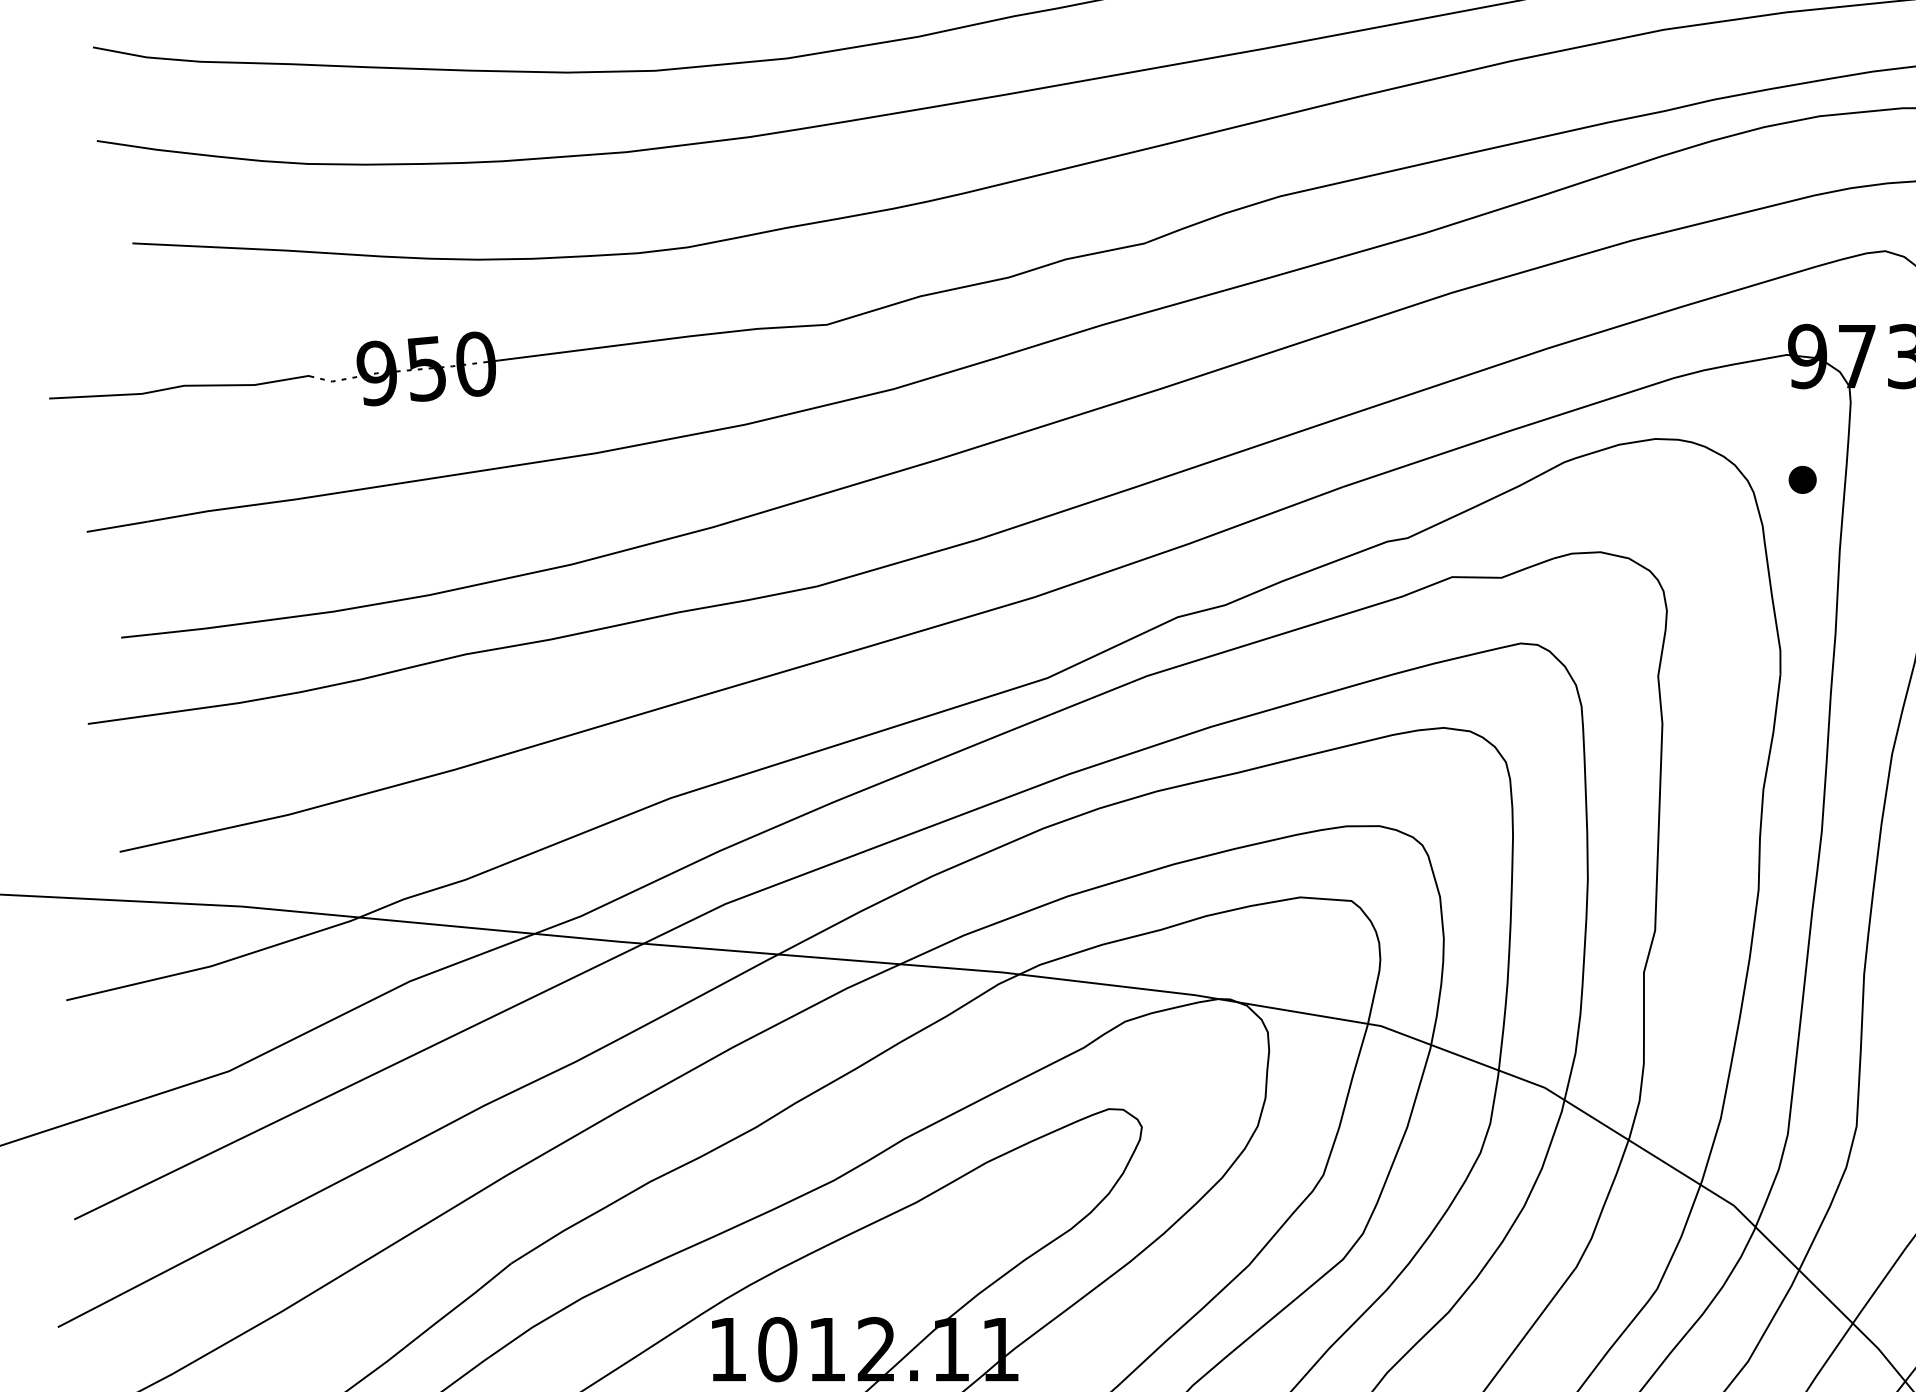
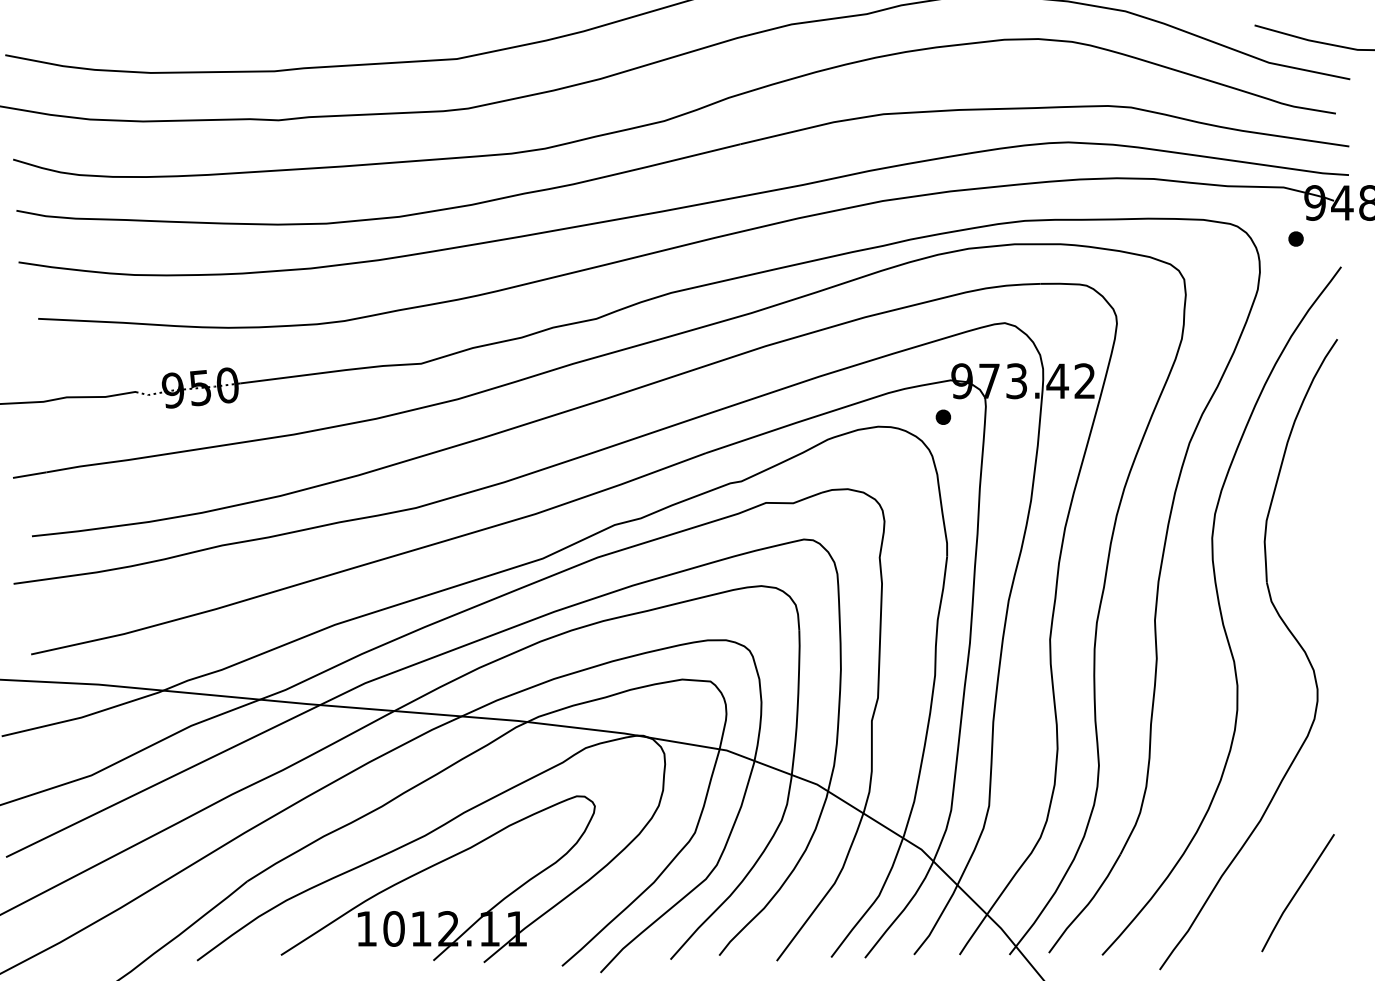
part: (1801, 478) -> (942, 416), moved

